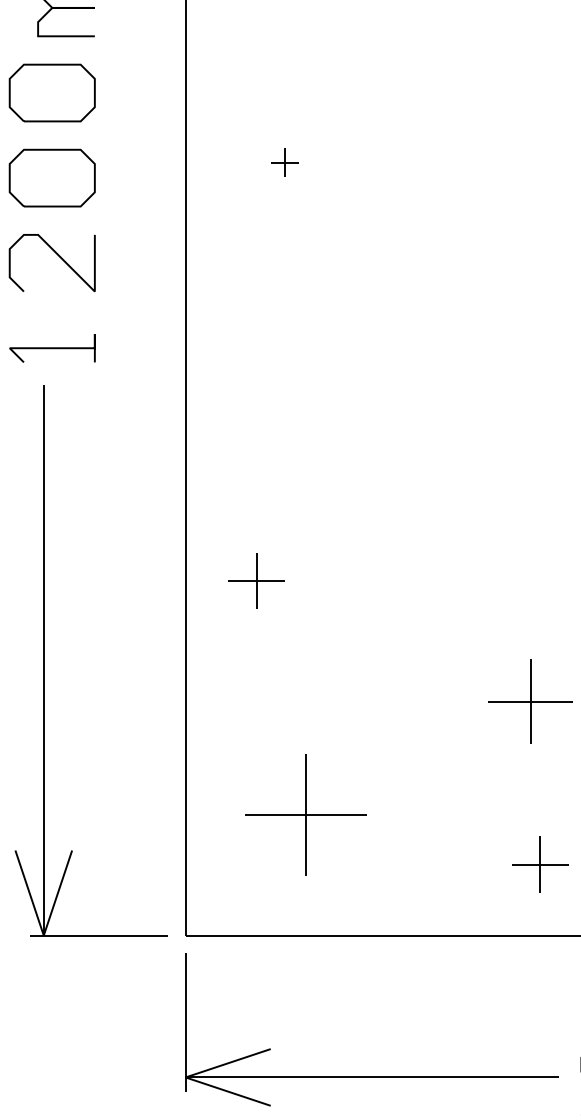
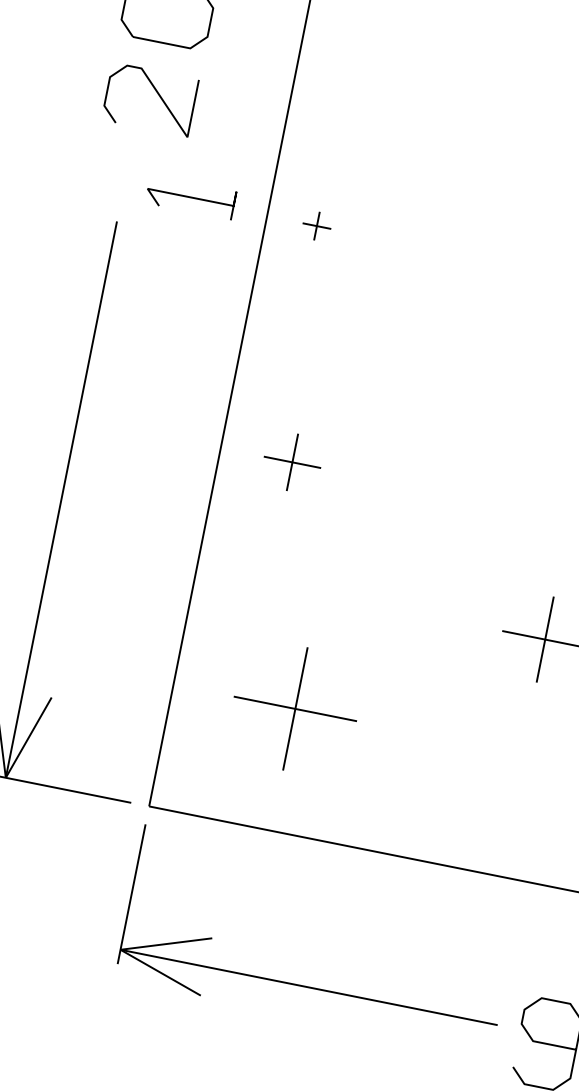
part: (284, 162) -> (316, 225), moved
line: (52, 348) -> (190, 197), moved
part: (540, 864) -> (522, 806), removed

